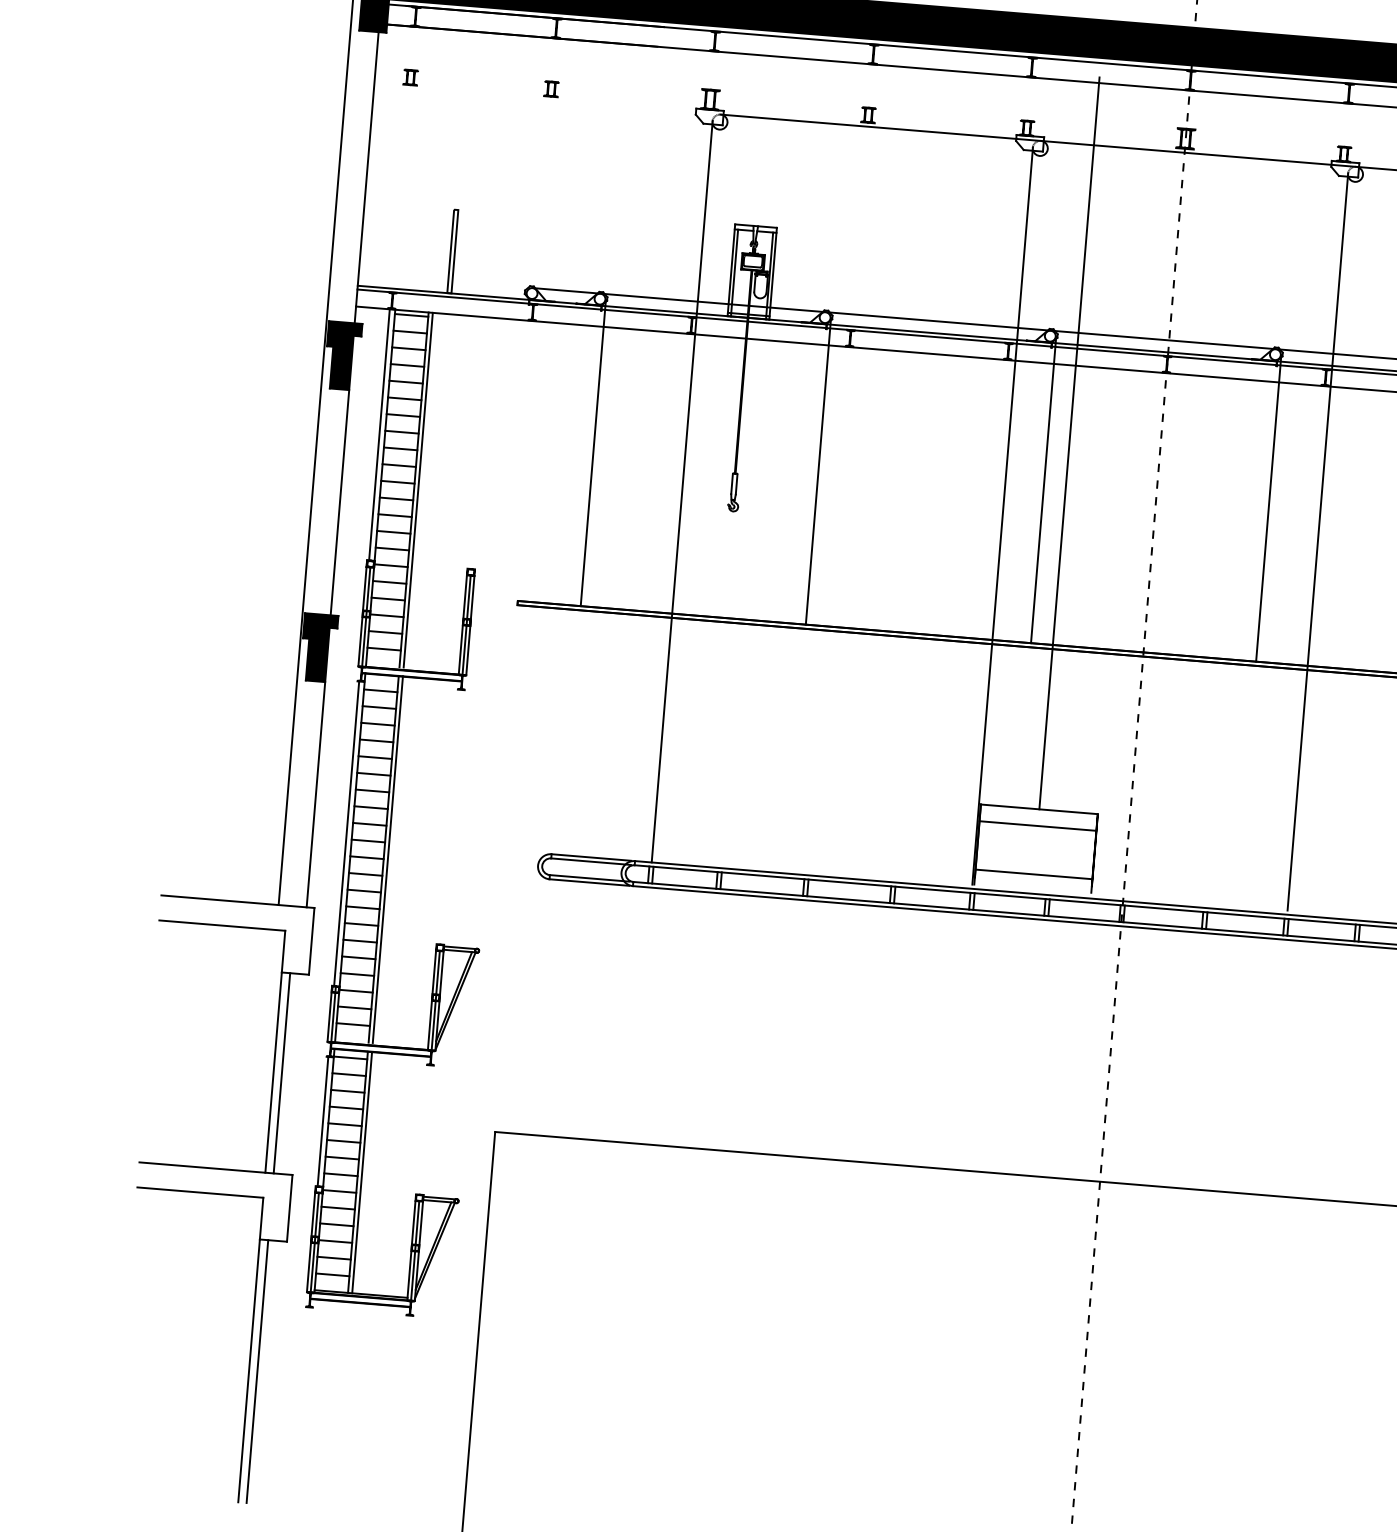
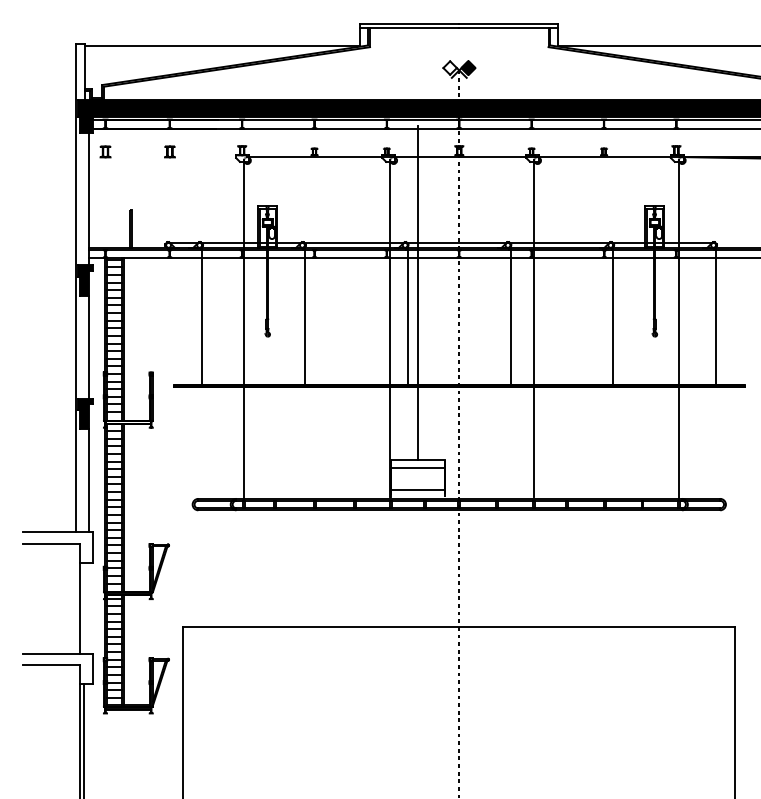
part: (410, 76) -> (105, 151), size x1.6
part: (550, 88) -> (169, 151), size x1.6
line: (282, 1073) -> (84, 608), removed

